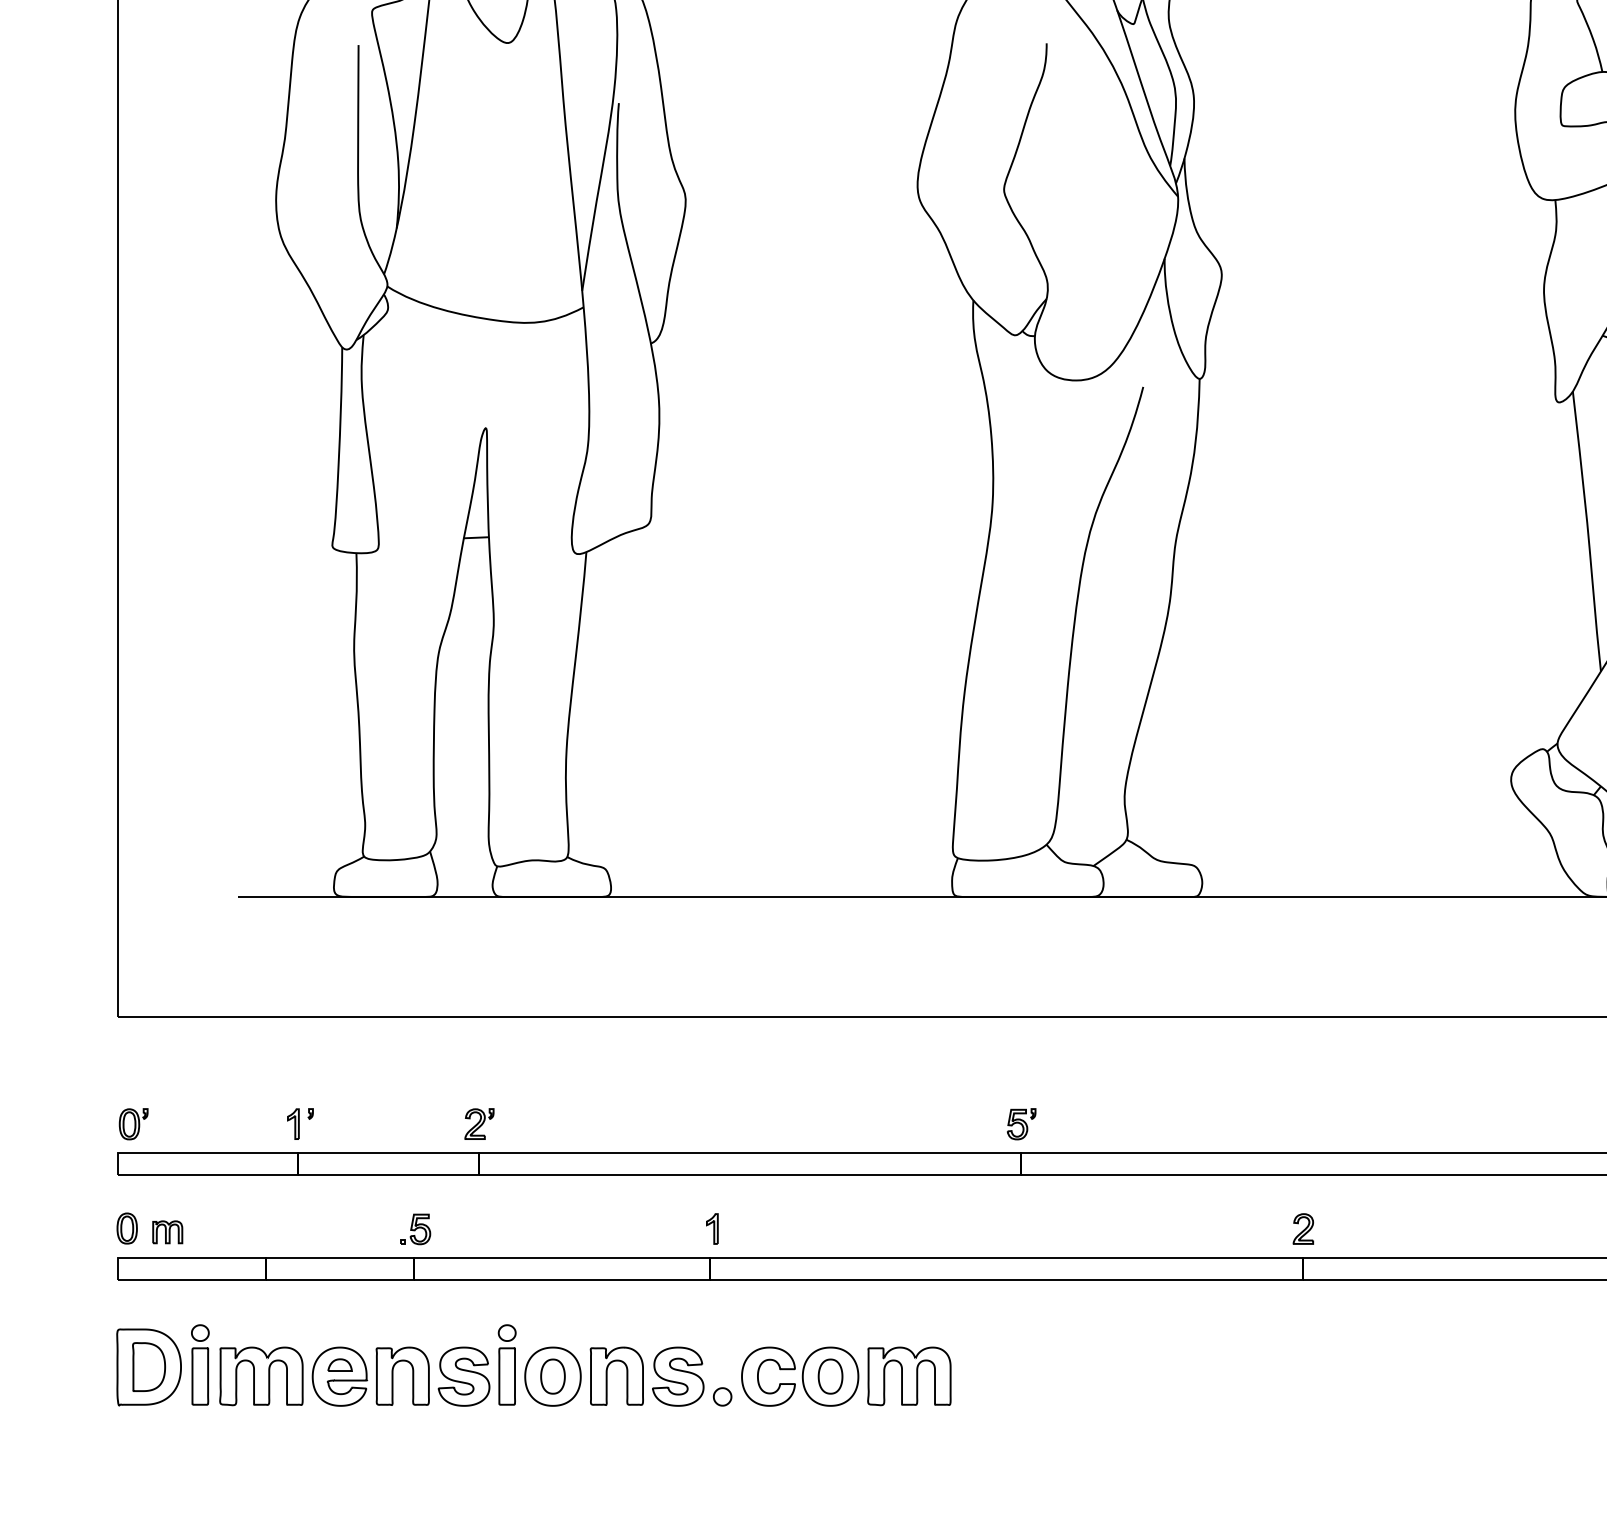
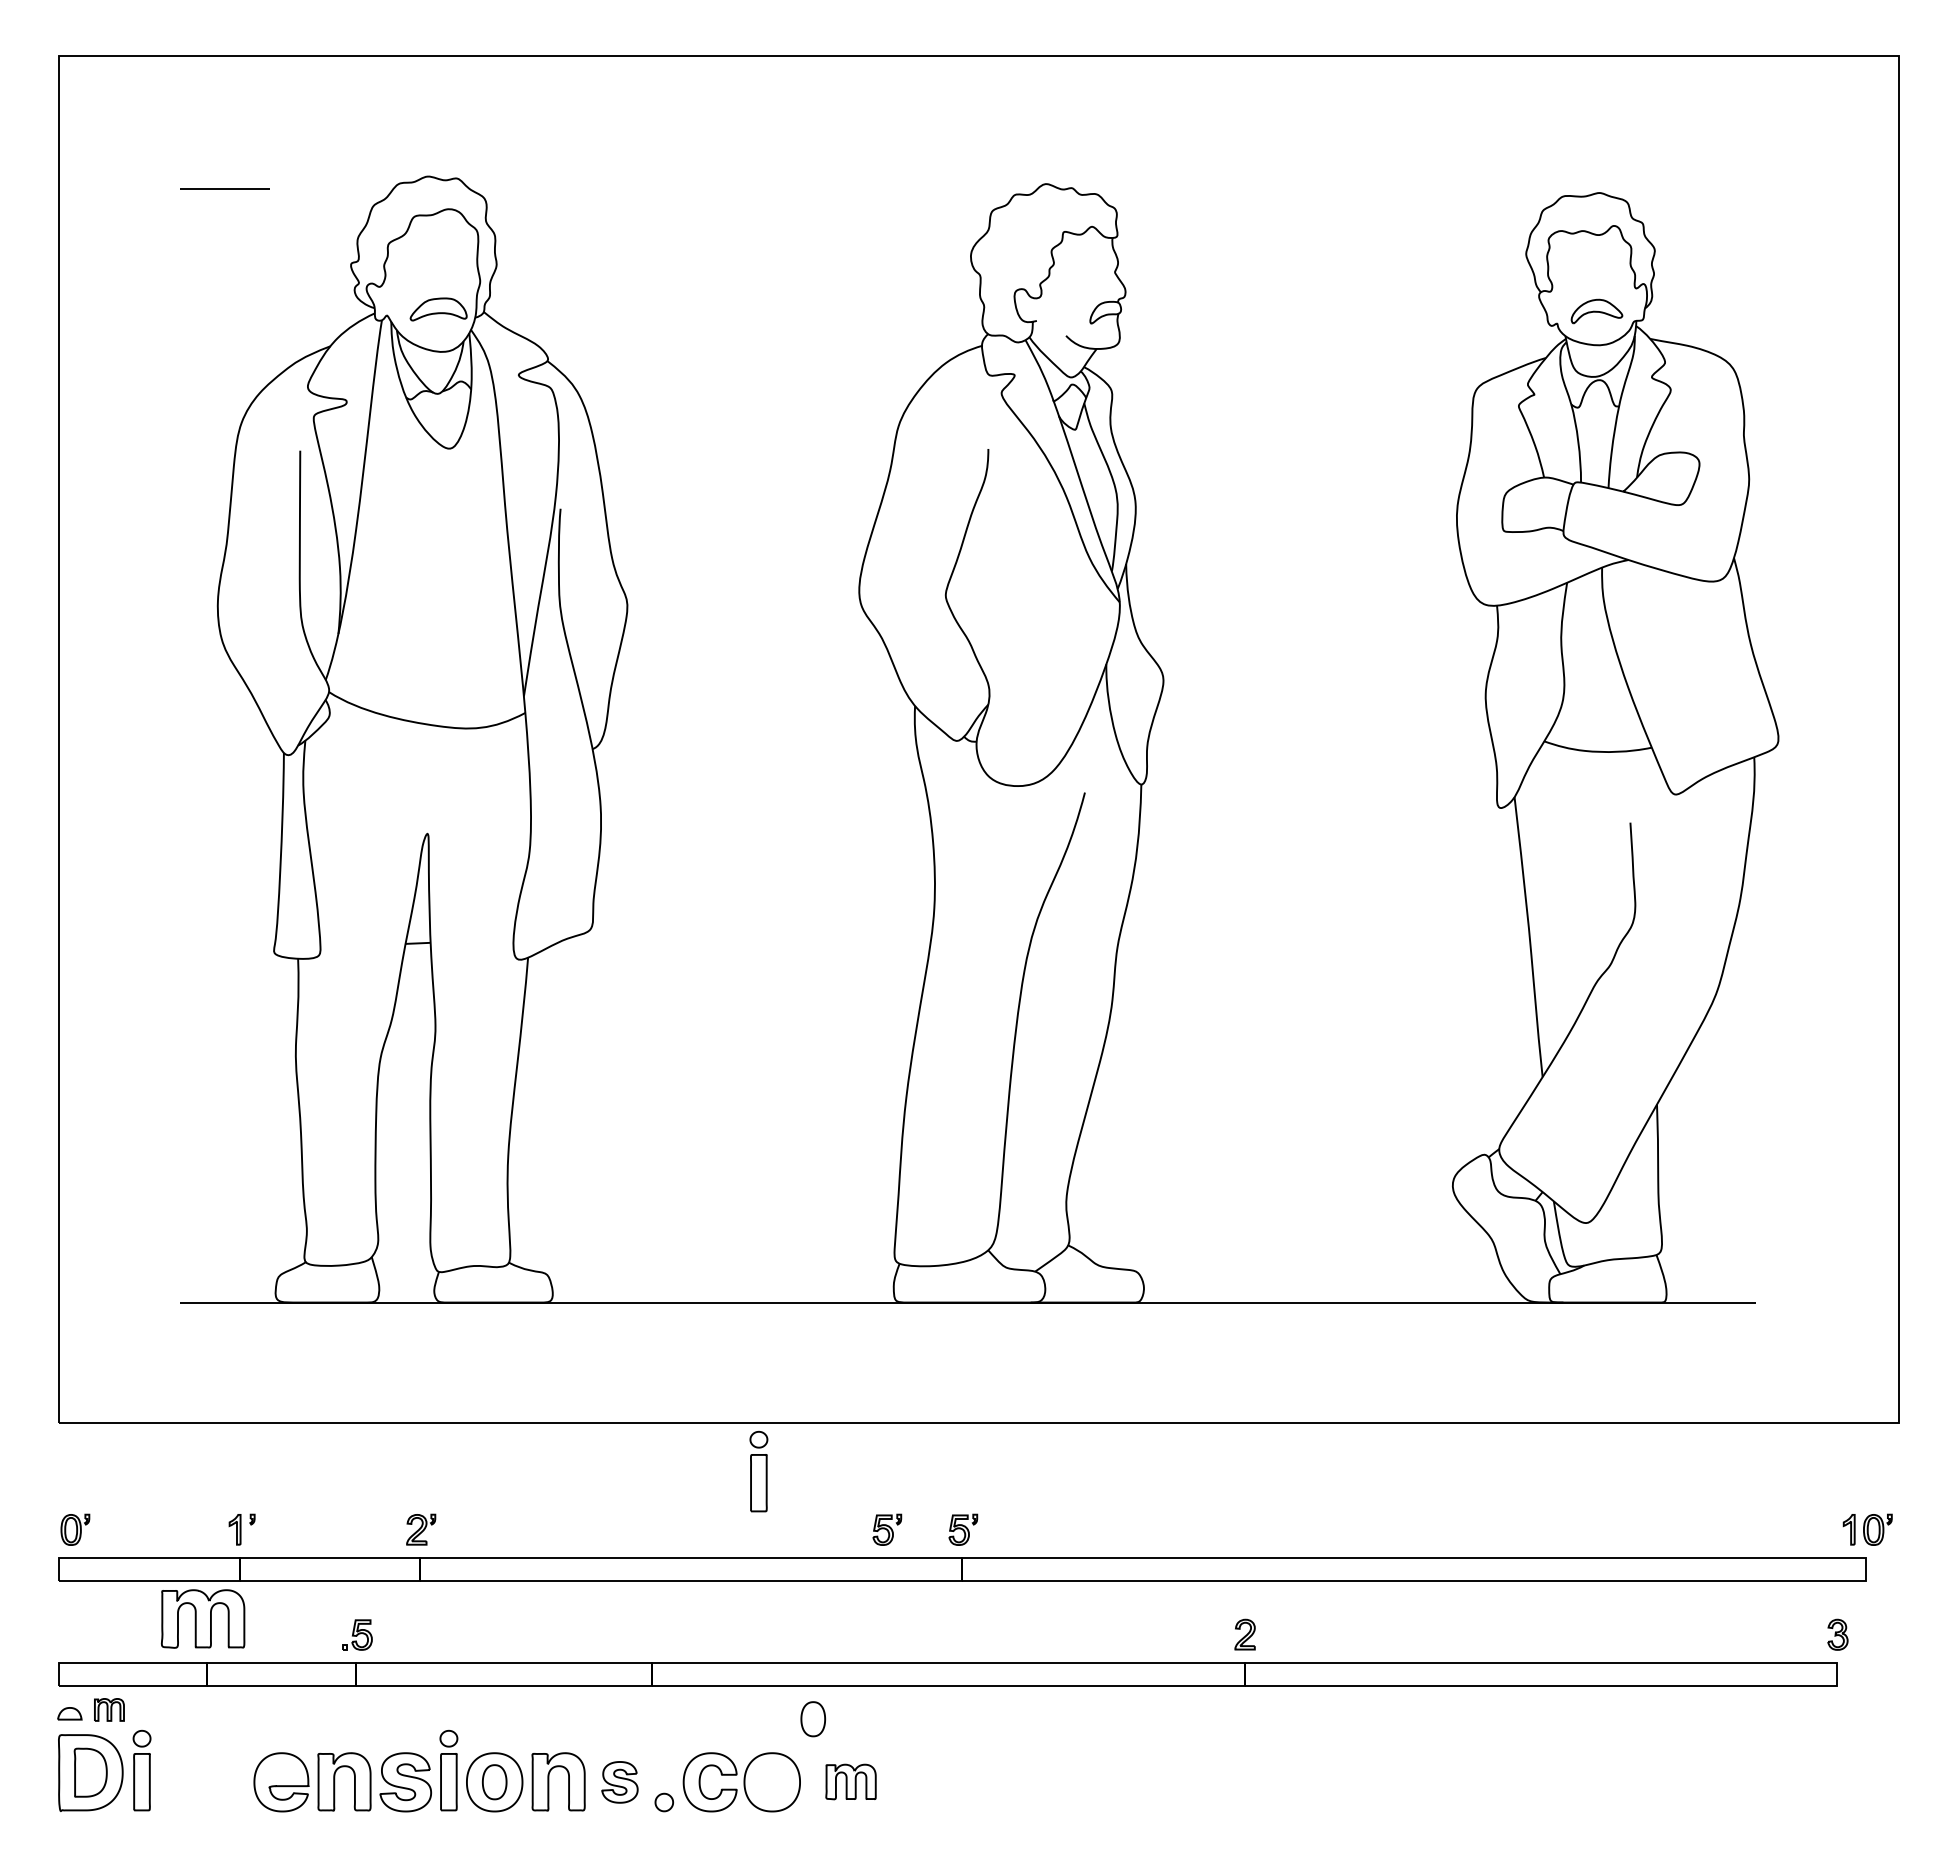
part: (816, 1065) -> (758, 1471), added
part: (945, 1123) -> (887, 1529), added
part: (126, 1228) -> (68, 1634), removed
part: (711, 1228) -> (653, 1634), removed
part: (167, 1231) -> (109, 1709), moved
part: (339, 1364) -> (69, 1713), moved
part: (261, 1375) -> (203, 1618), moved
part: (908, 1375) -> (850, 1781), size x0.6
part: (677, 1376) -> (619, 1782), size x0.7
part: (830, 1376) -> (813, 1719), moved

